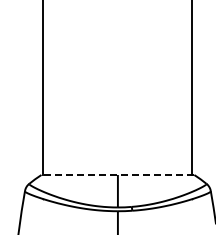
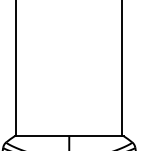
line: (117, 175) -> (68, 136), dashed -> solid

